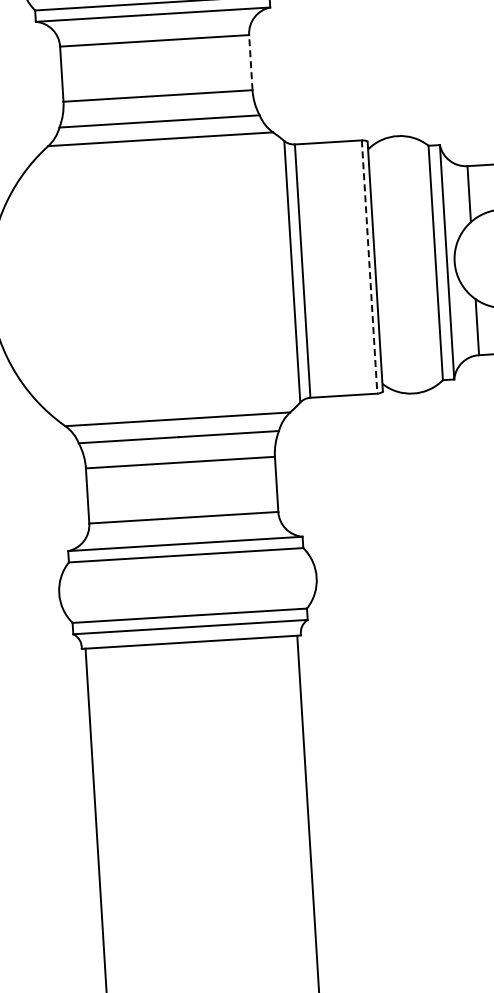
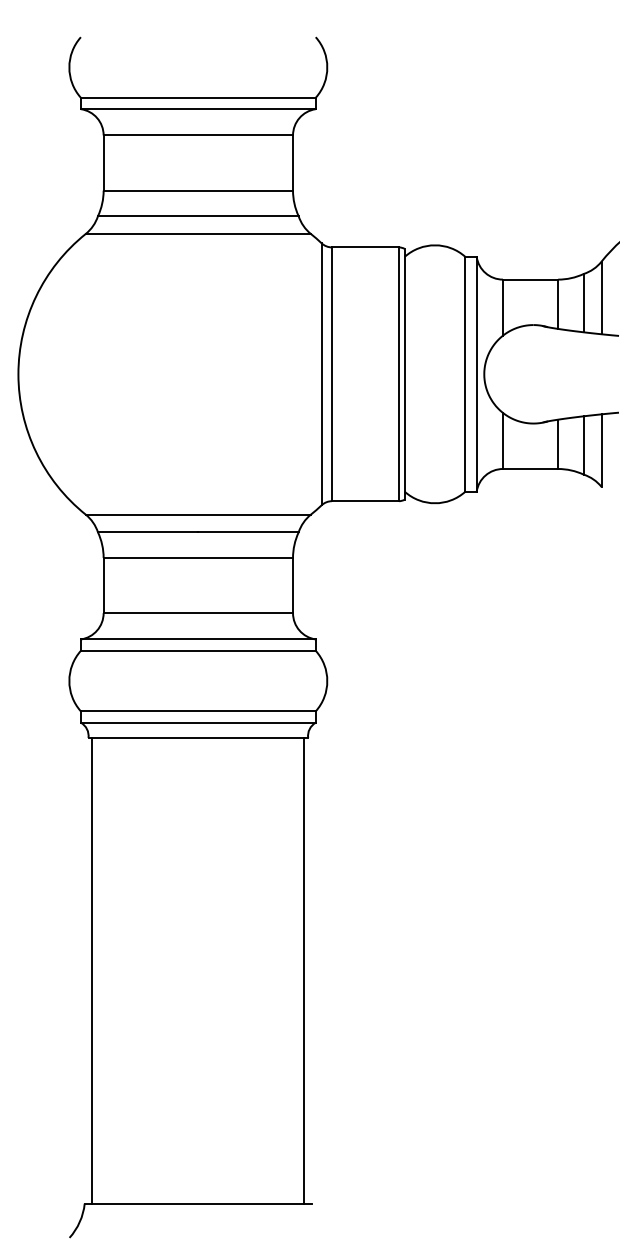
line: (251, 63) -> (293, 163), dashed -> solid
line: (370, 267) -> (399, 374), dashed -> solid

